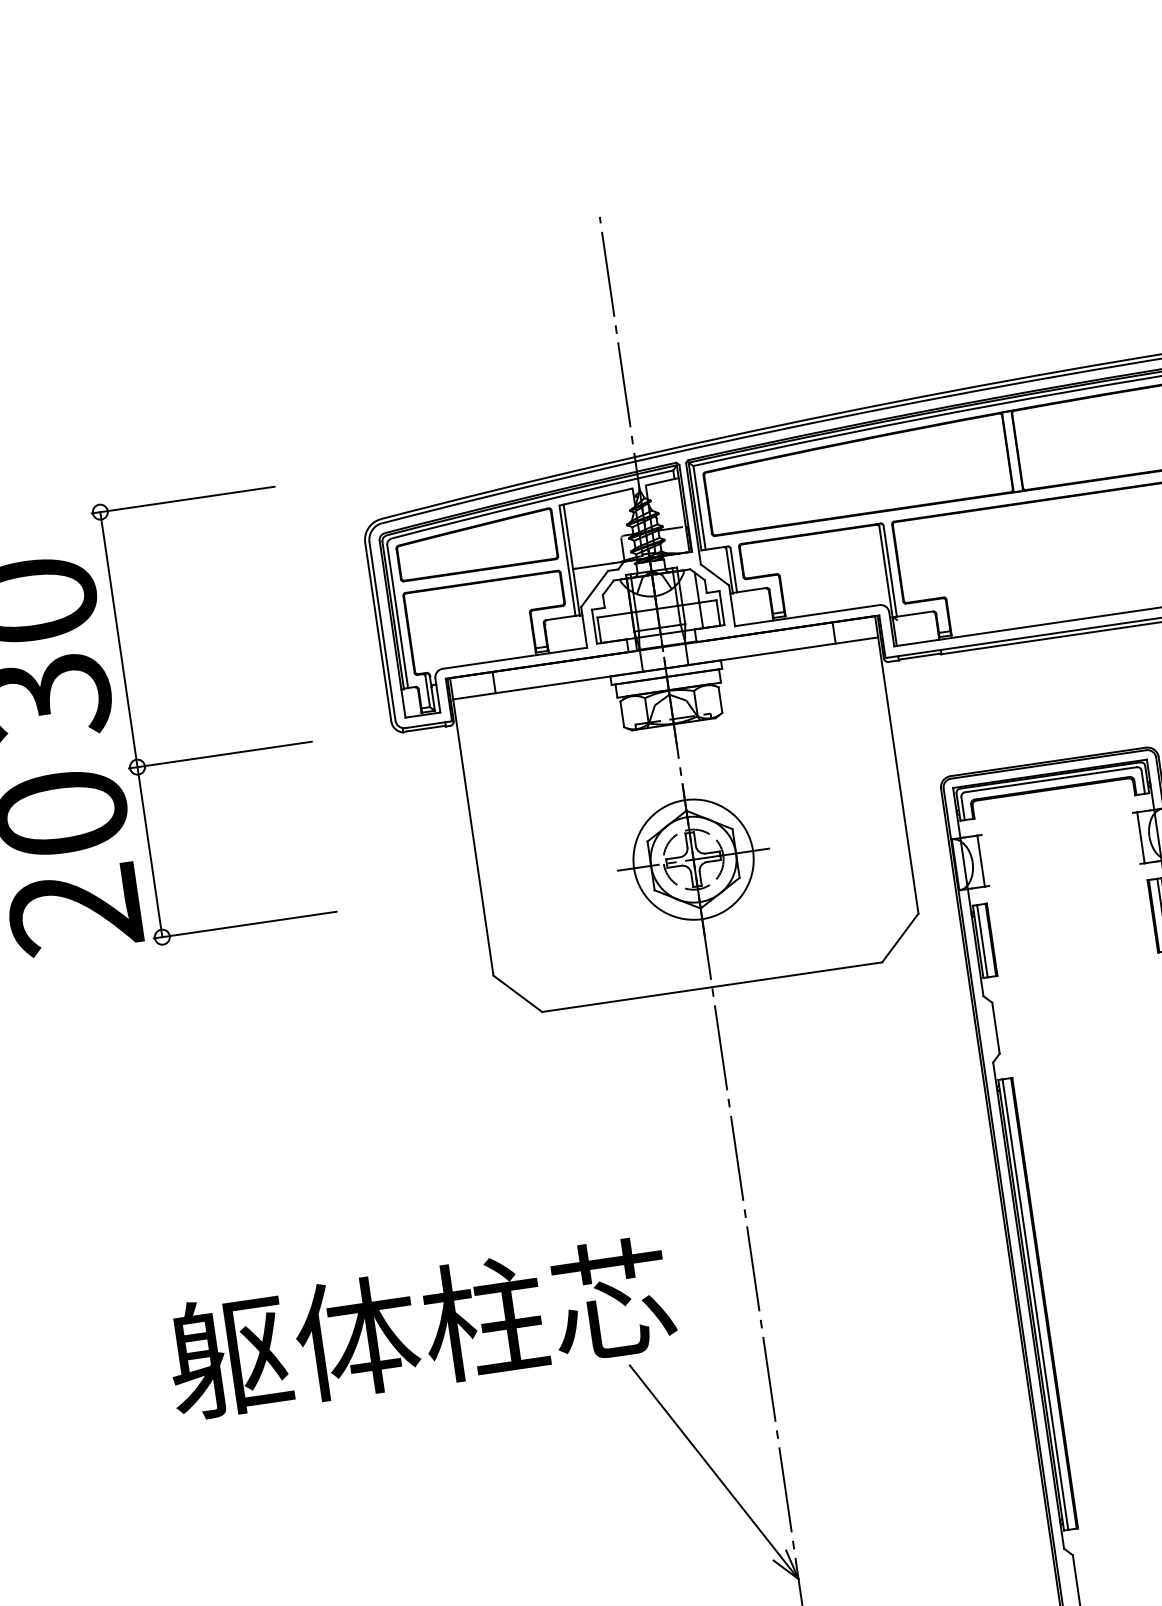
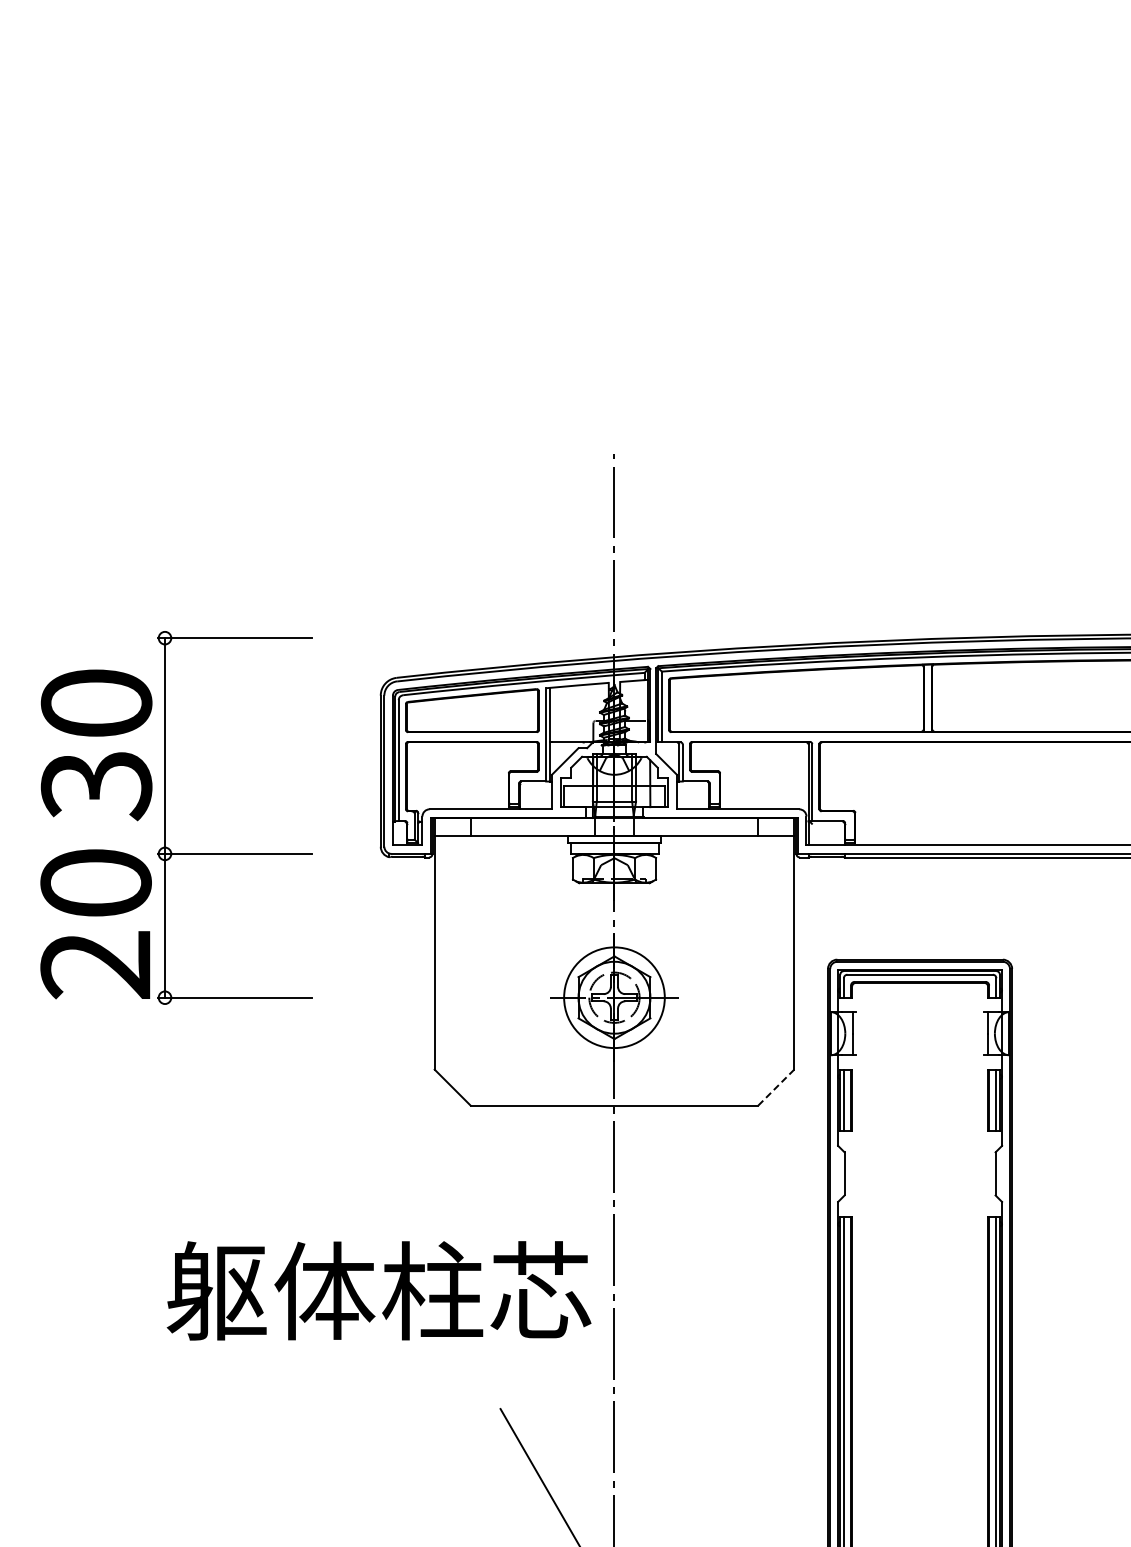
line: (900, 937) -> (776, 1087), solid -> dashed
text: (420, 1327) -> (378, 1290), moved

